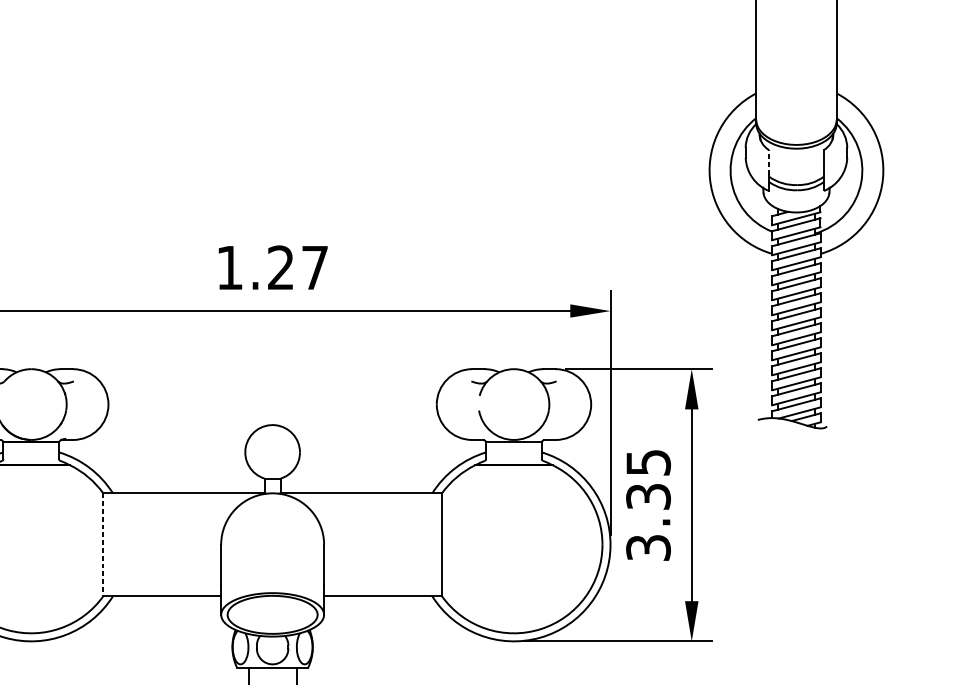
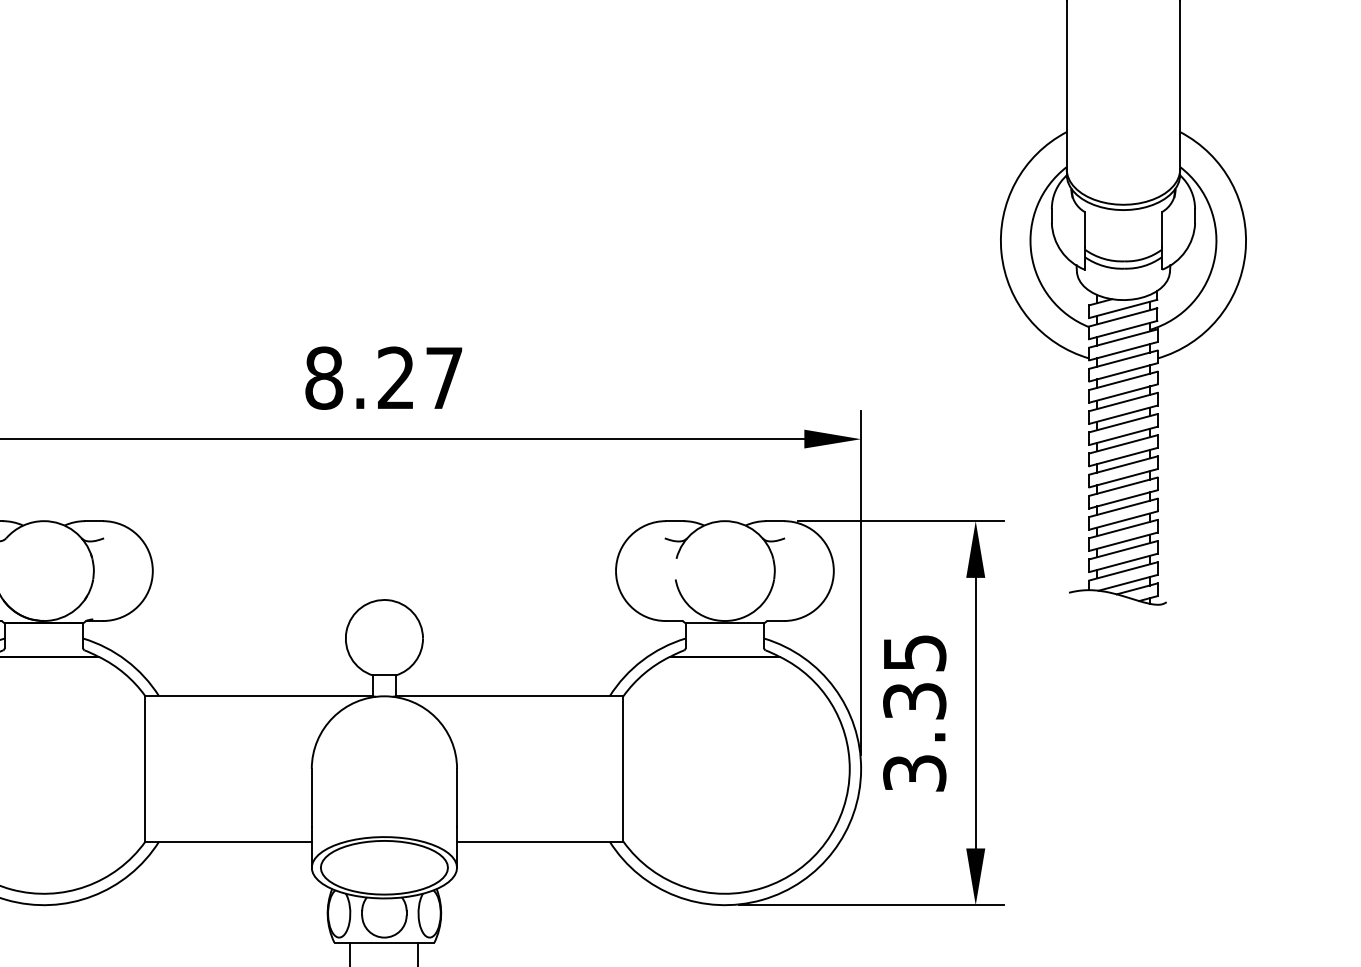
line: (768, 161) -> (1084, 228), dashed -> solid
text: (230, 267) -> (324, 377), 1.27 -> 8.27
line: (103, 544) -> (145, 768), dashed -> solid

